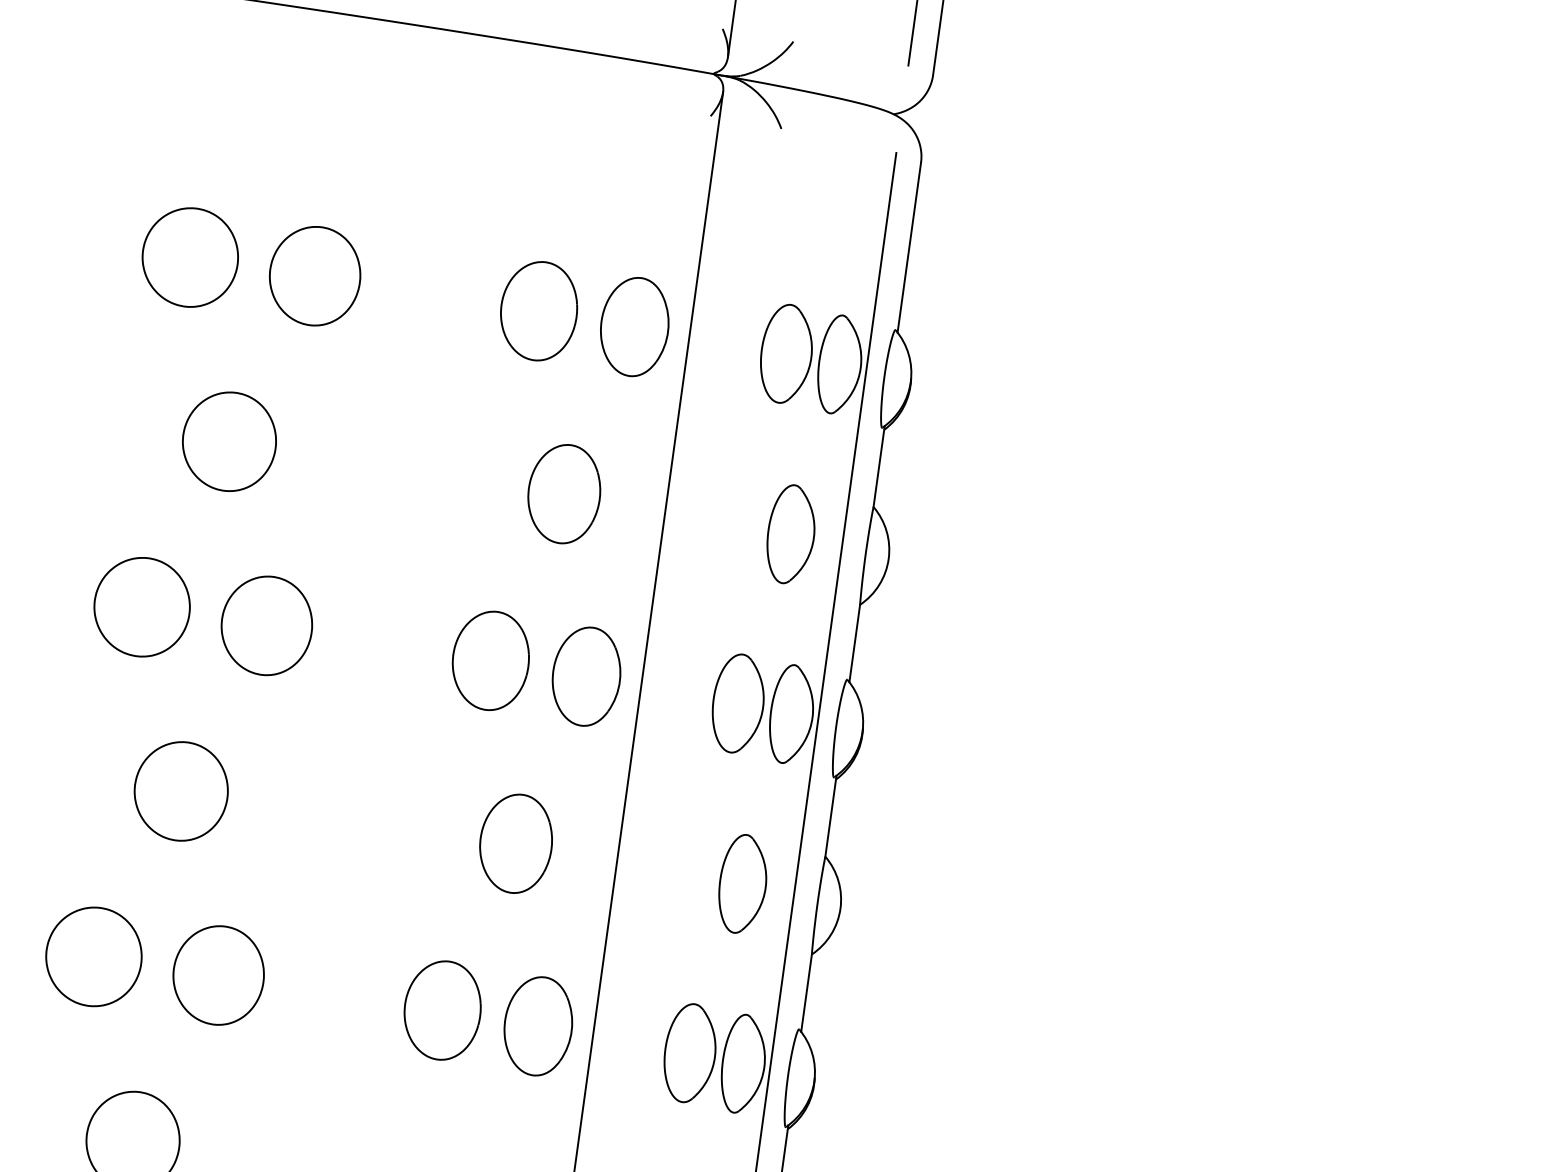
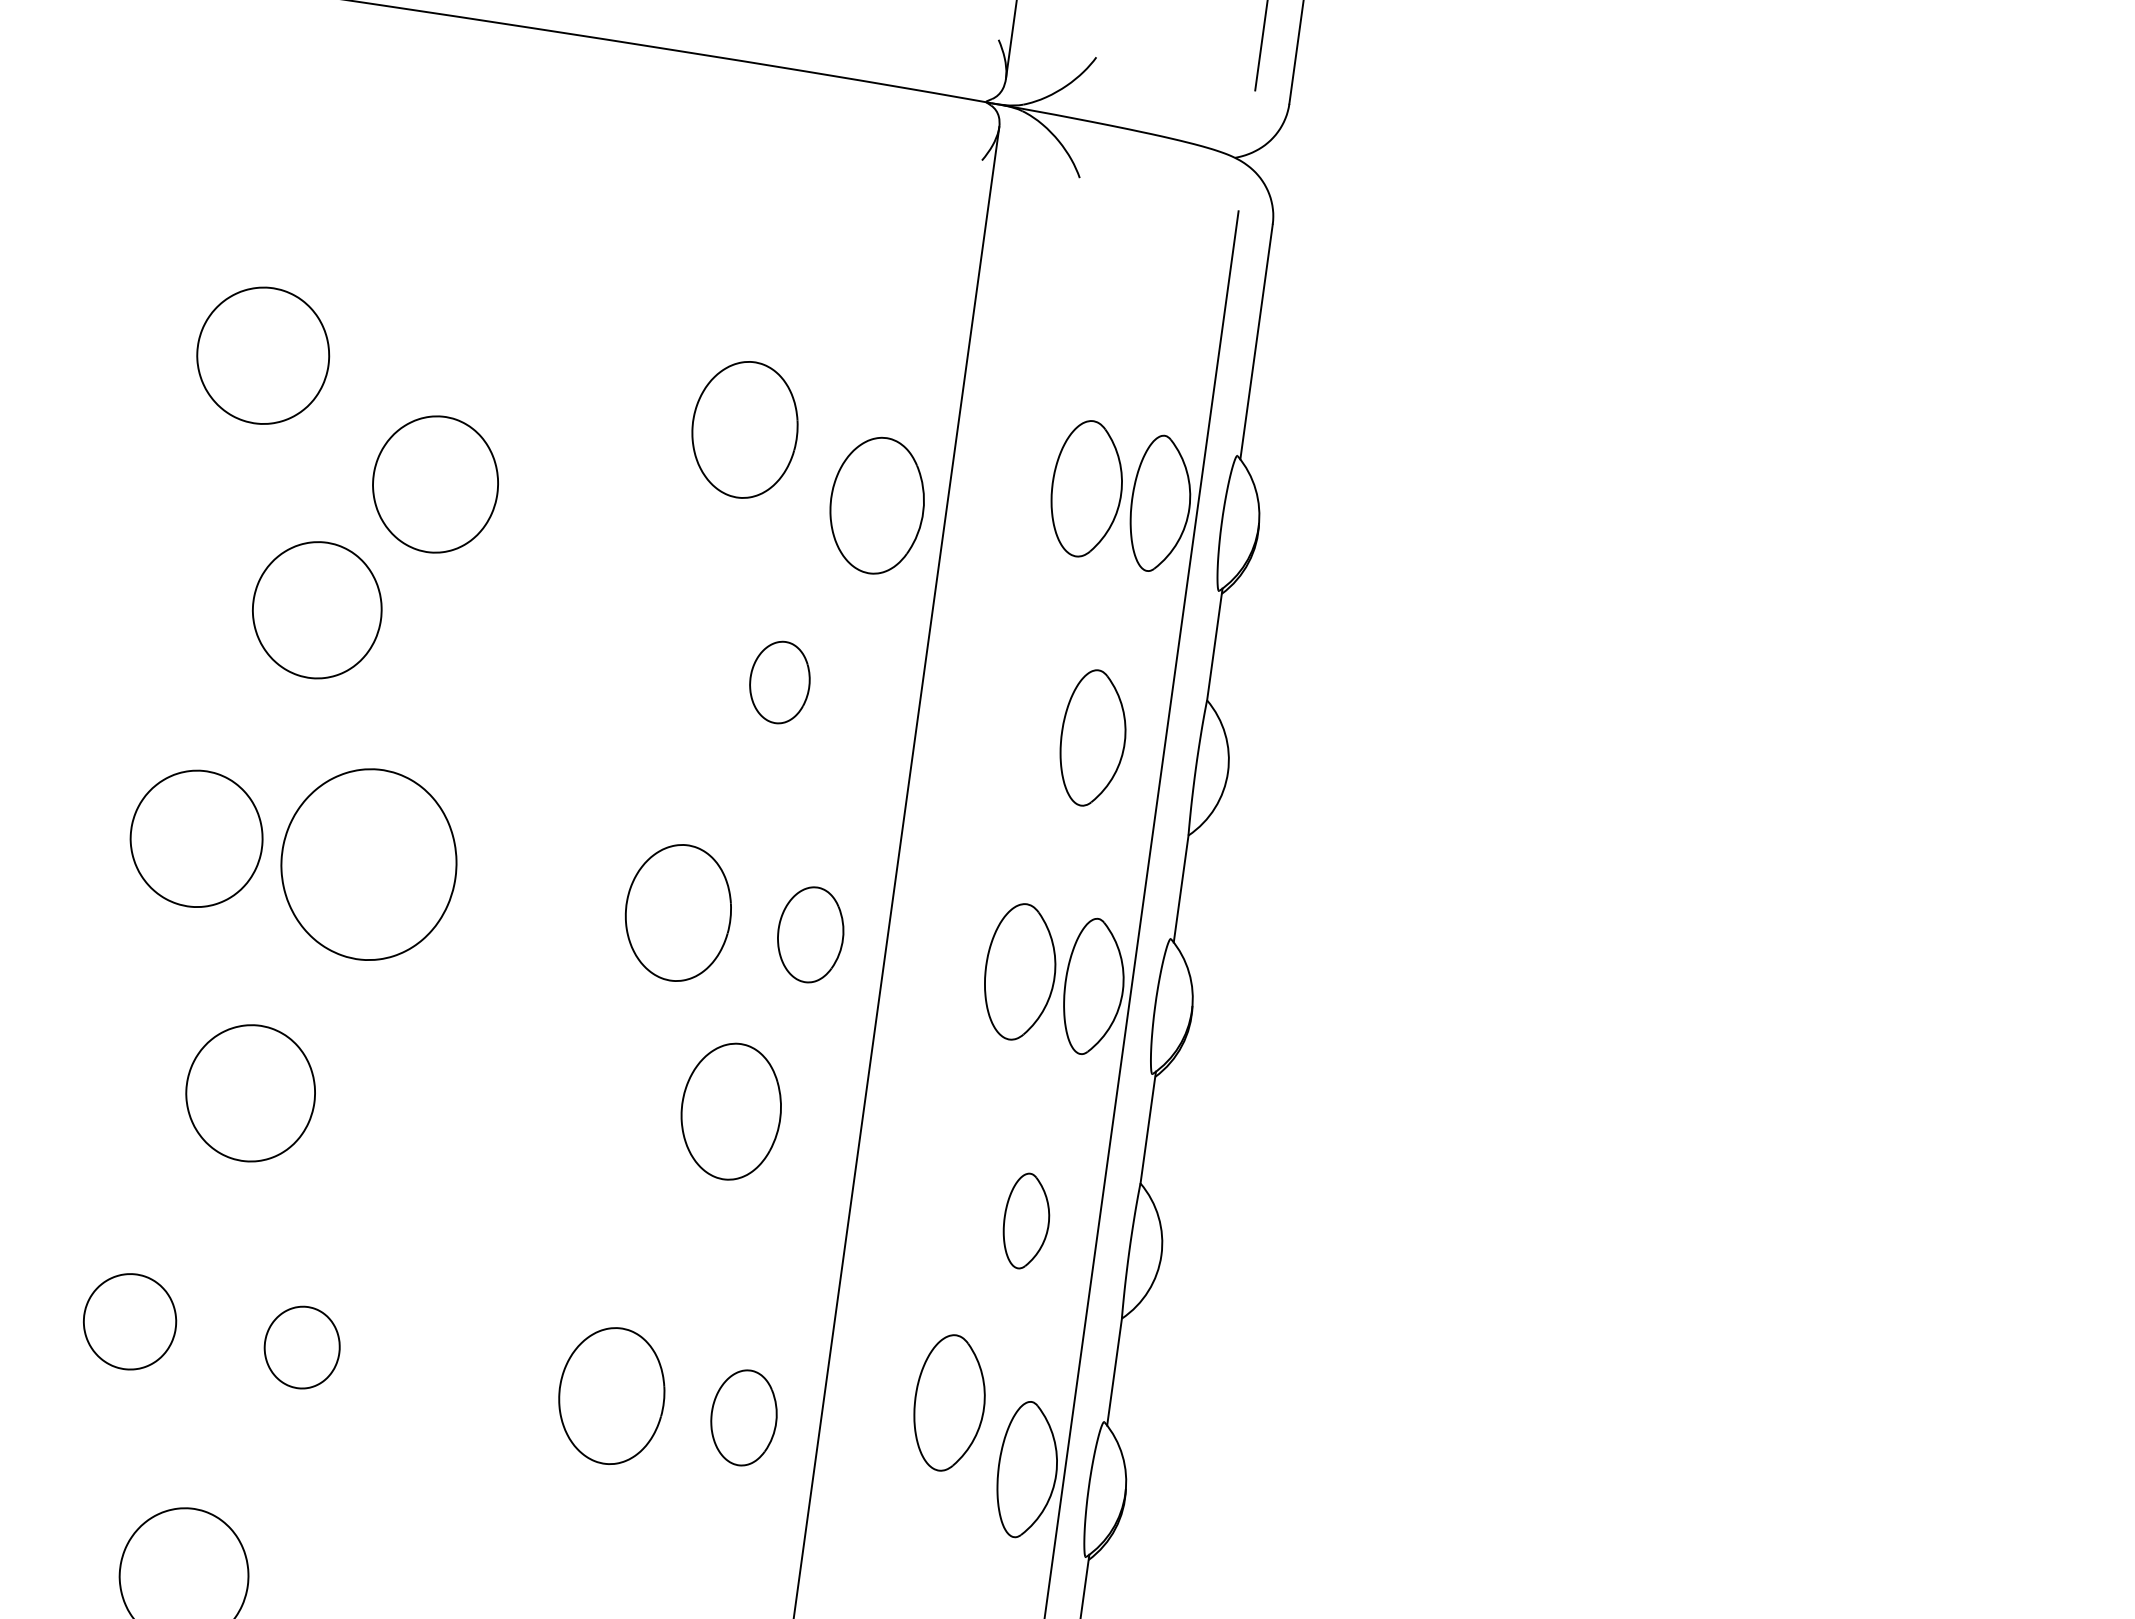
part: (315, 276) -> (435, 484), moved
part: (634, 326) -> (876, 505), moved
part: (564, 494) -> (779, 682), size x0.6
part: (266, 625) -> (368, 864), size x1.4
part: (586, 676) -> (810, 934), size x0.7
part: (515, 843) -> (730, 1111), moved
part: (742, 883) -> (1026, 1220), size x0.7
part: (93, 956) -> (129, 1321), size x0.7
part: (218, 975) -> (301, 1347), size x0.6
part: (537, 1026) -> (743, 1417), size x0.7
part: (689, 1052) -> (949, 1402), moved

